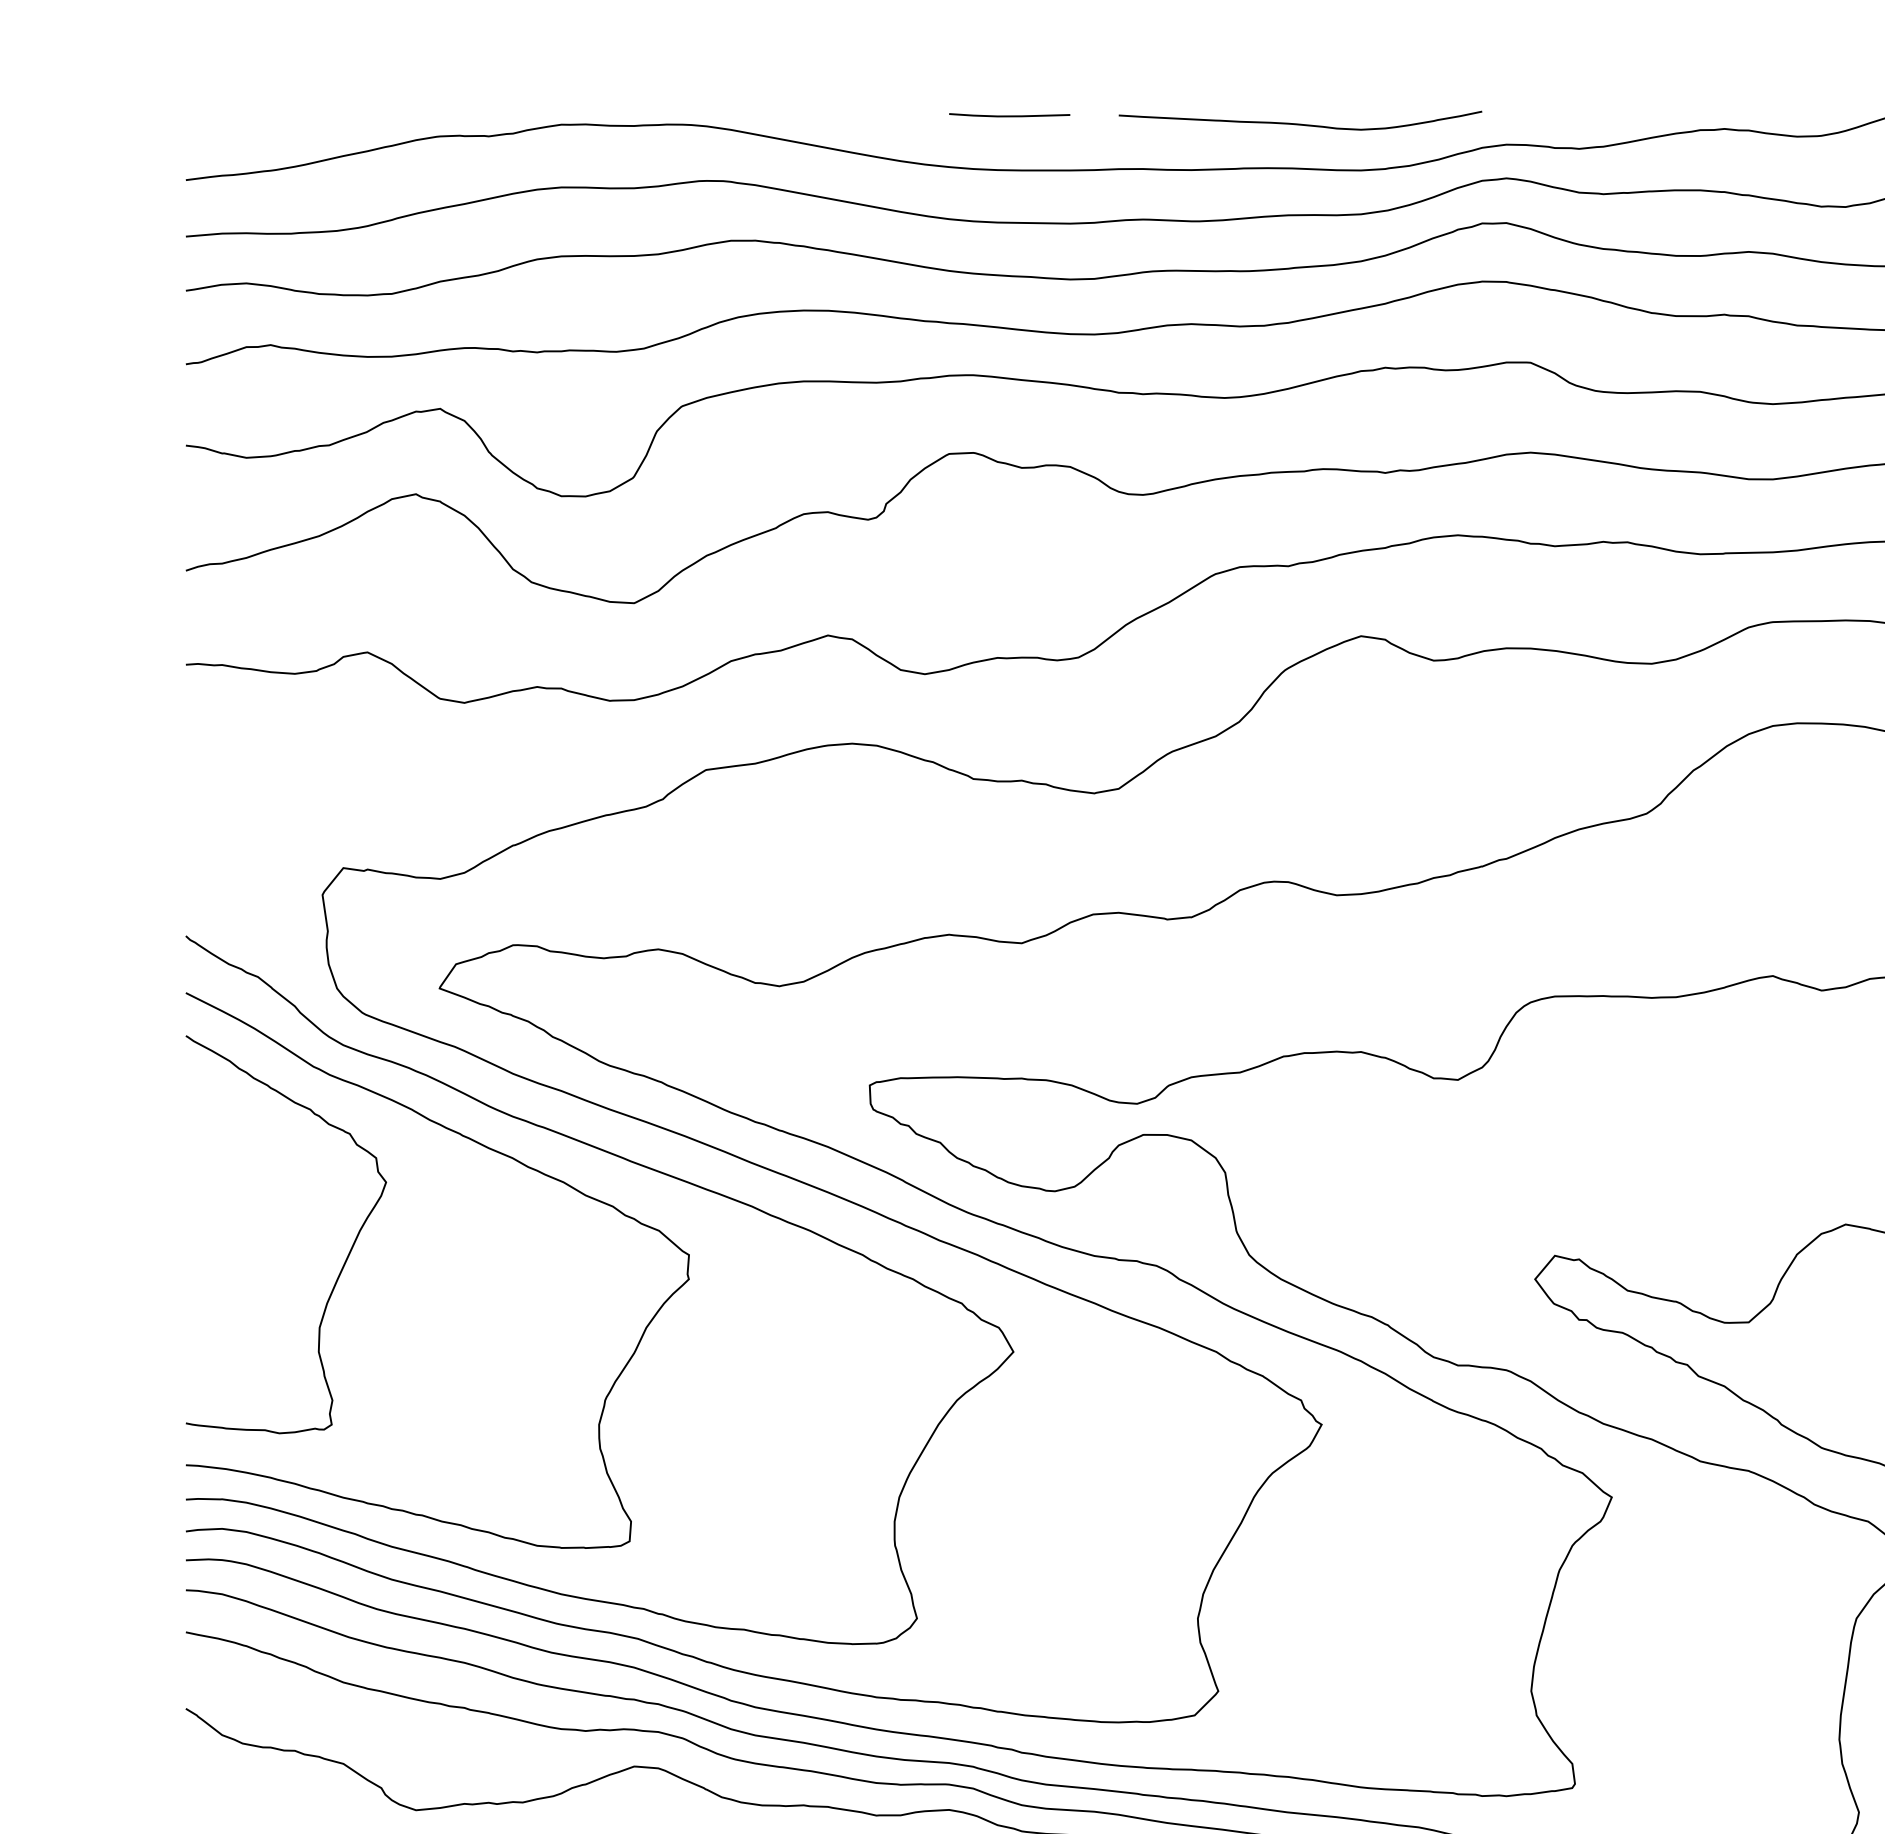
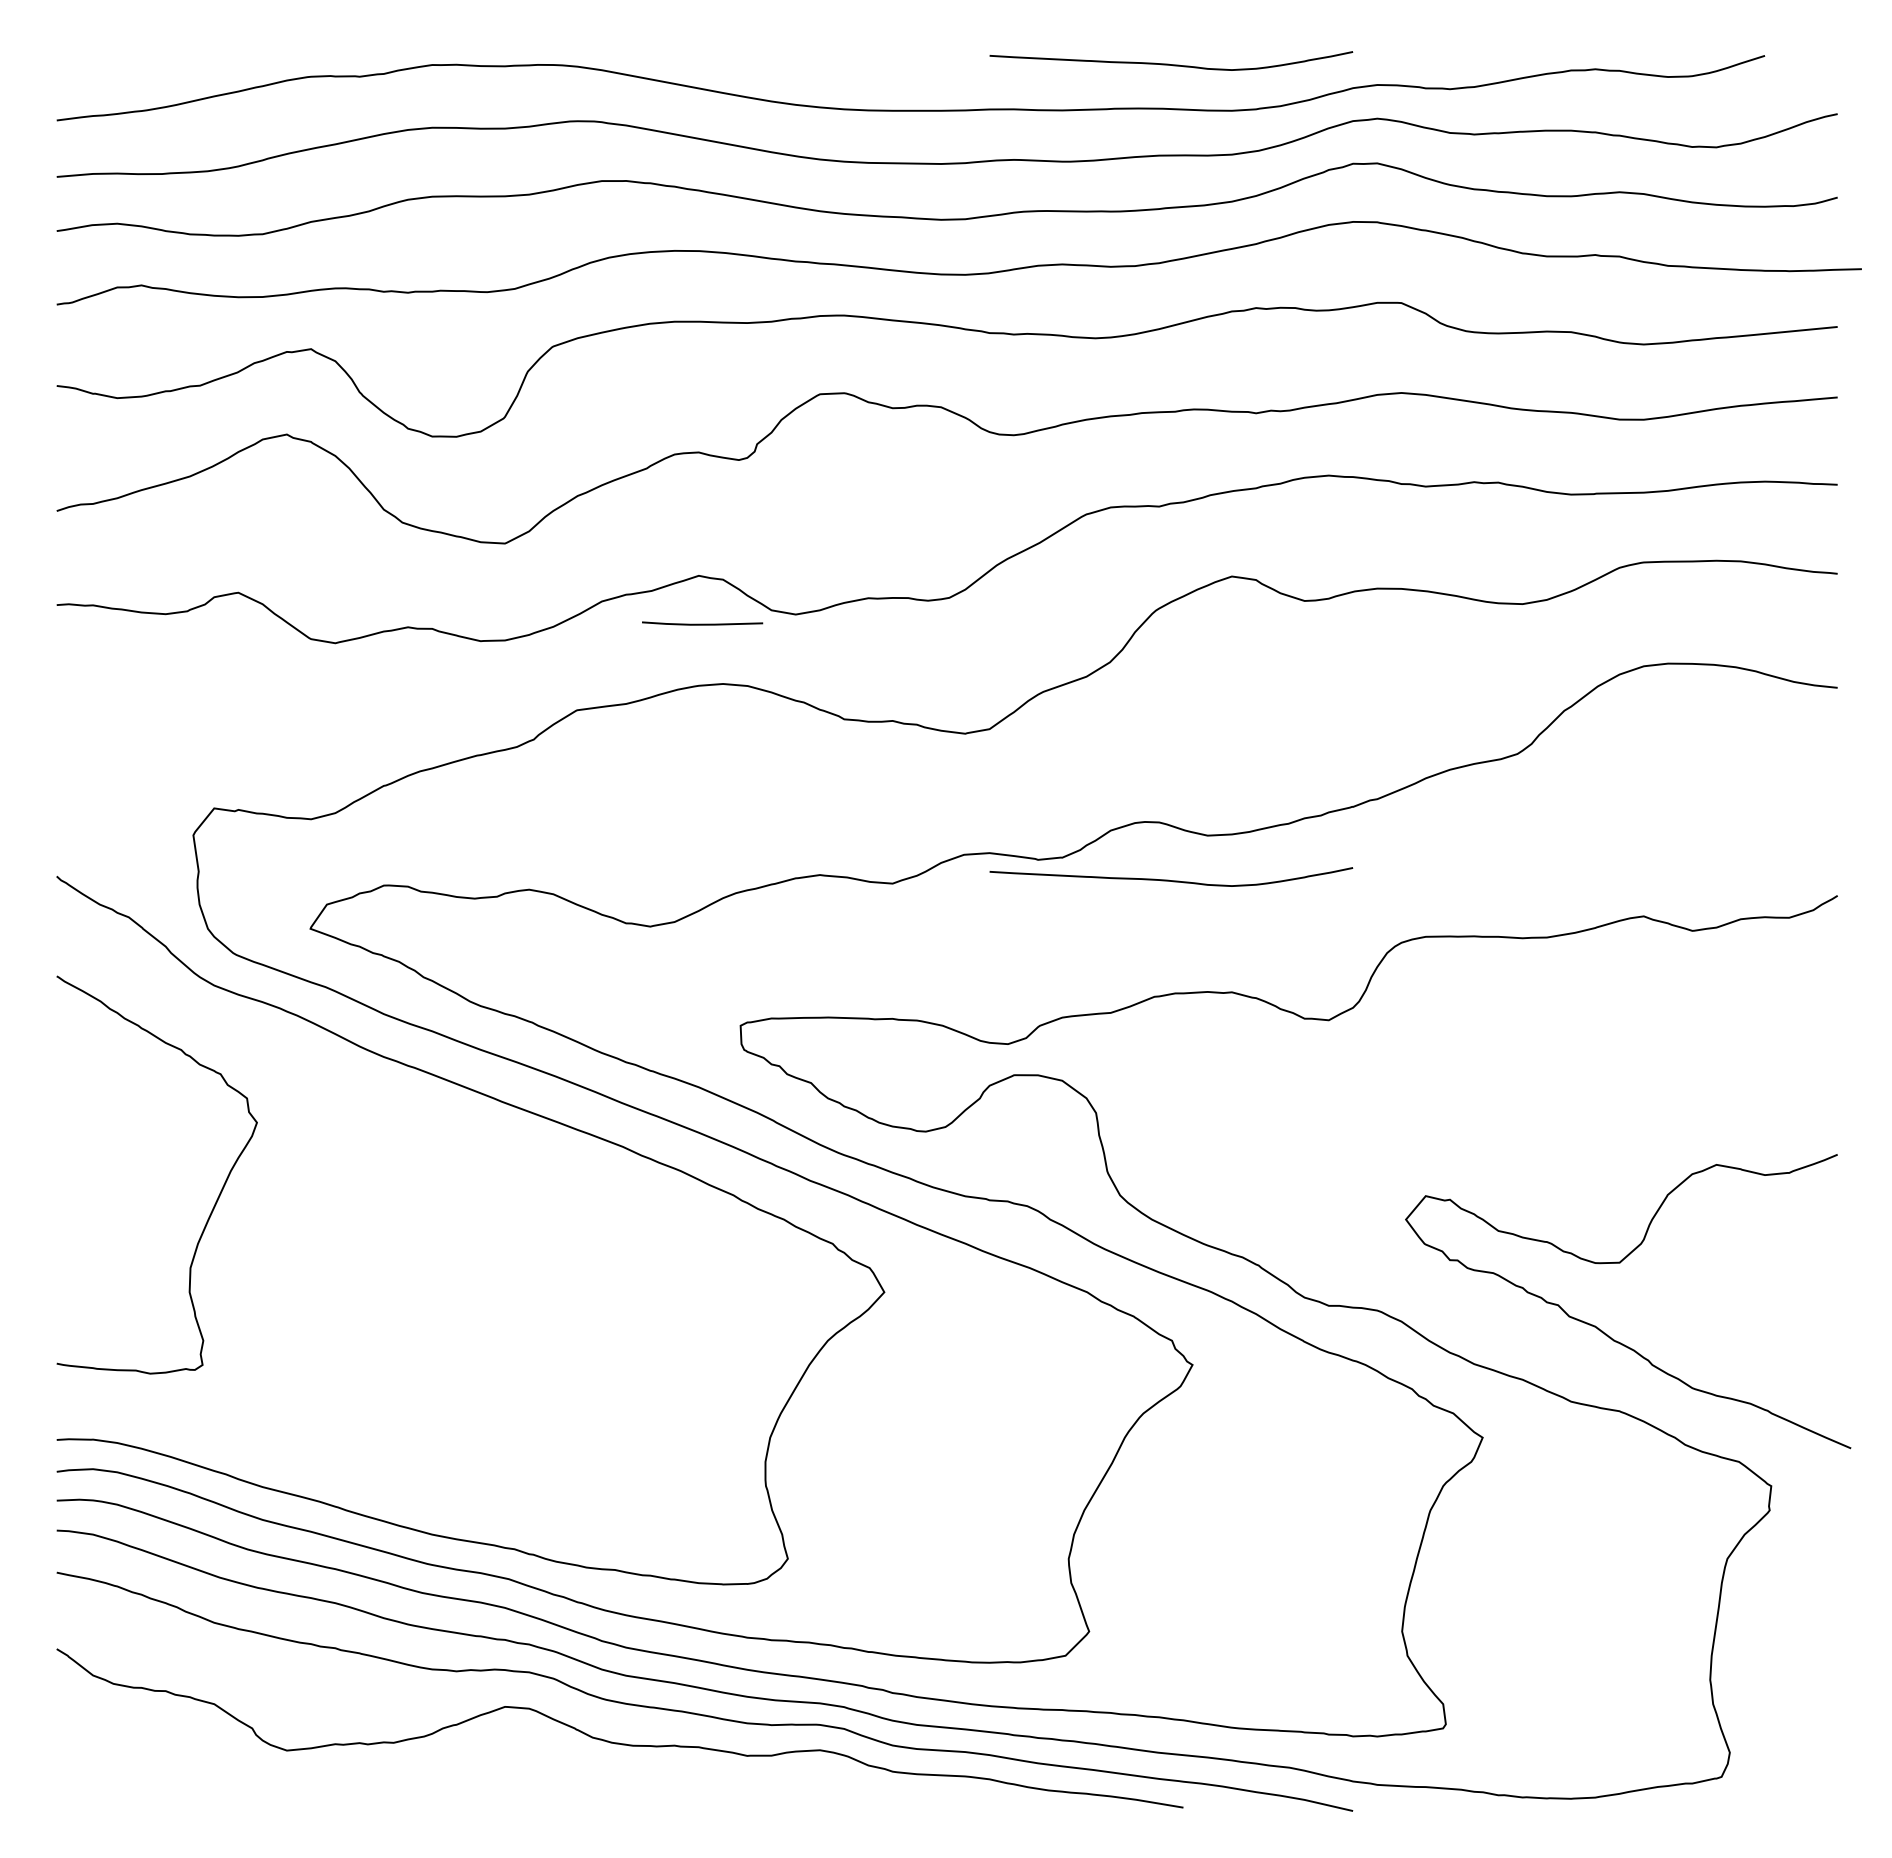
line: (1009, 115) -> (702, 623), moved
curve: (1300, 940) -> (1171, 880), added
curve: (492, 1151) -> (363, 1091), removed

